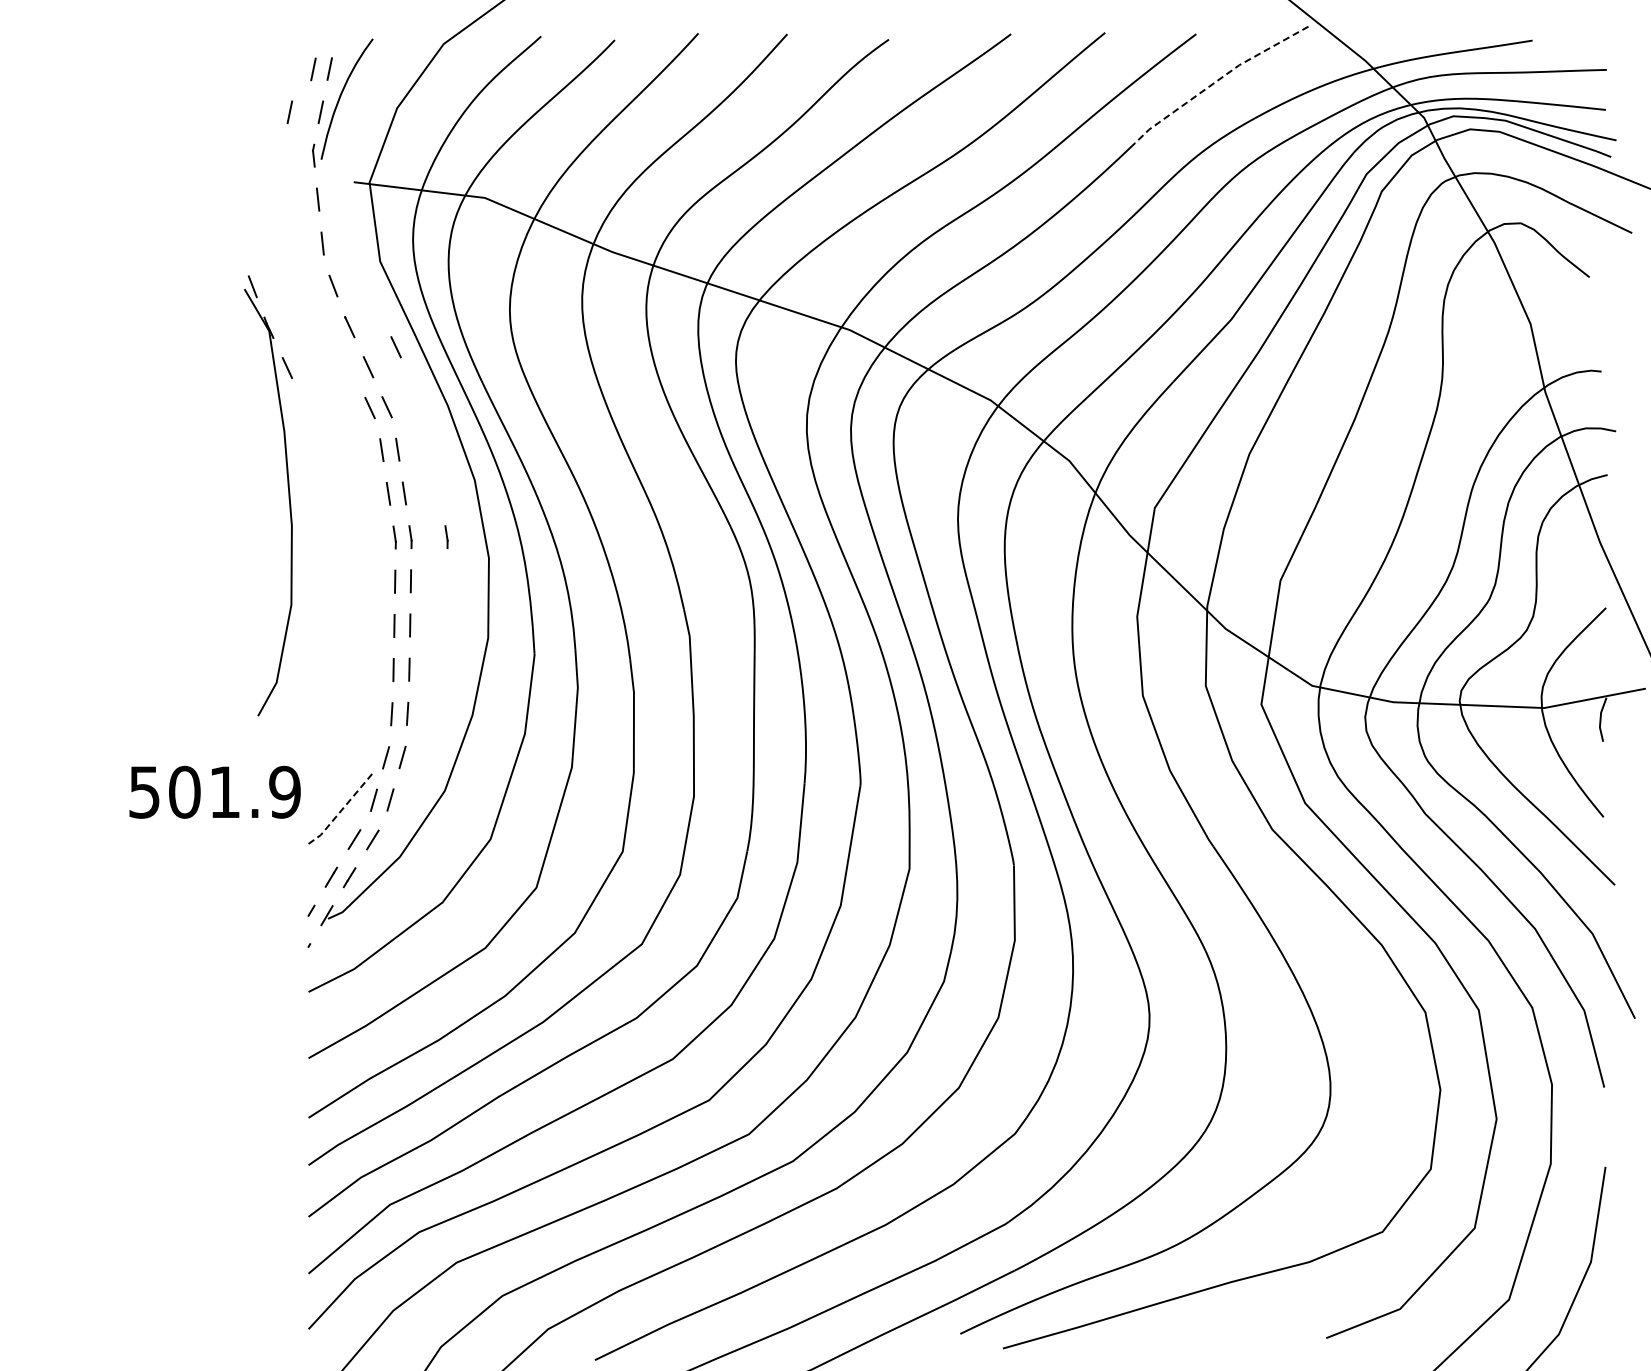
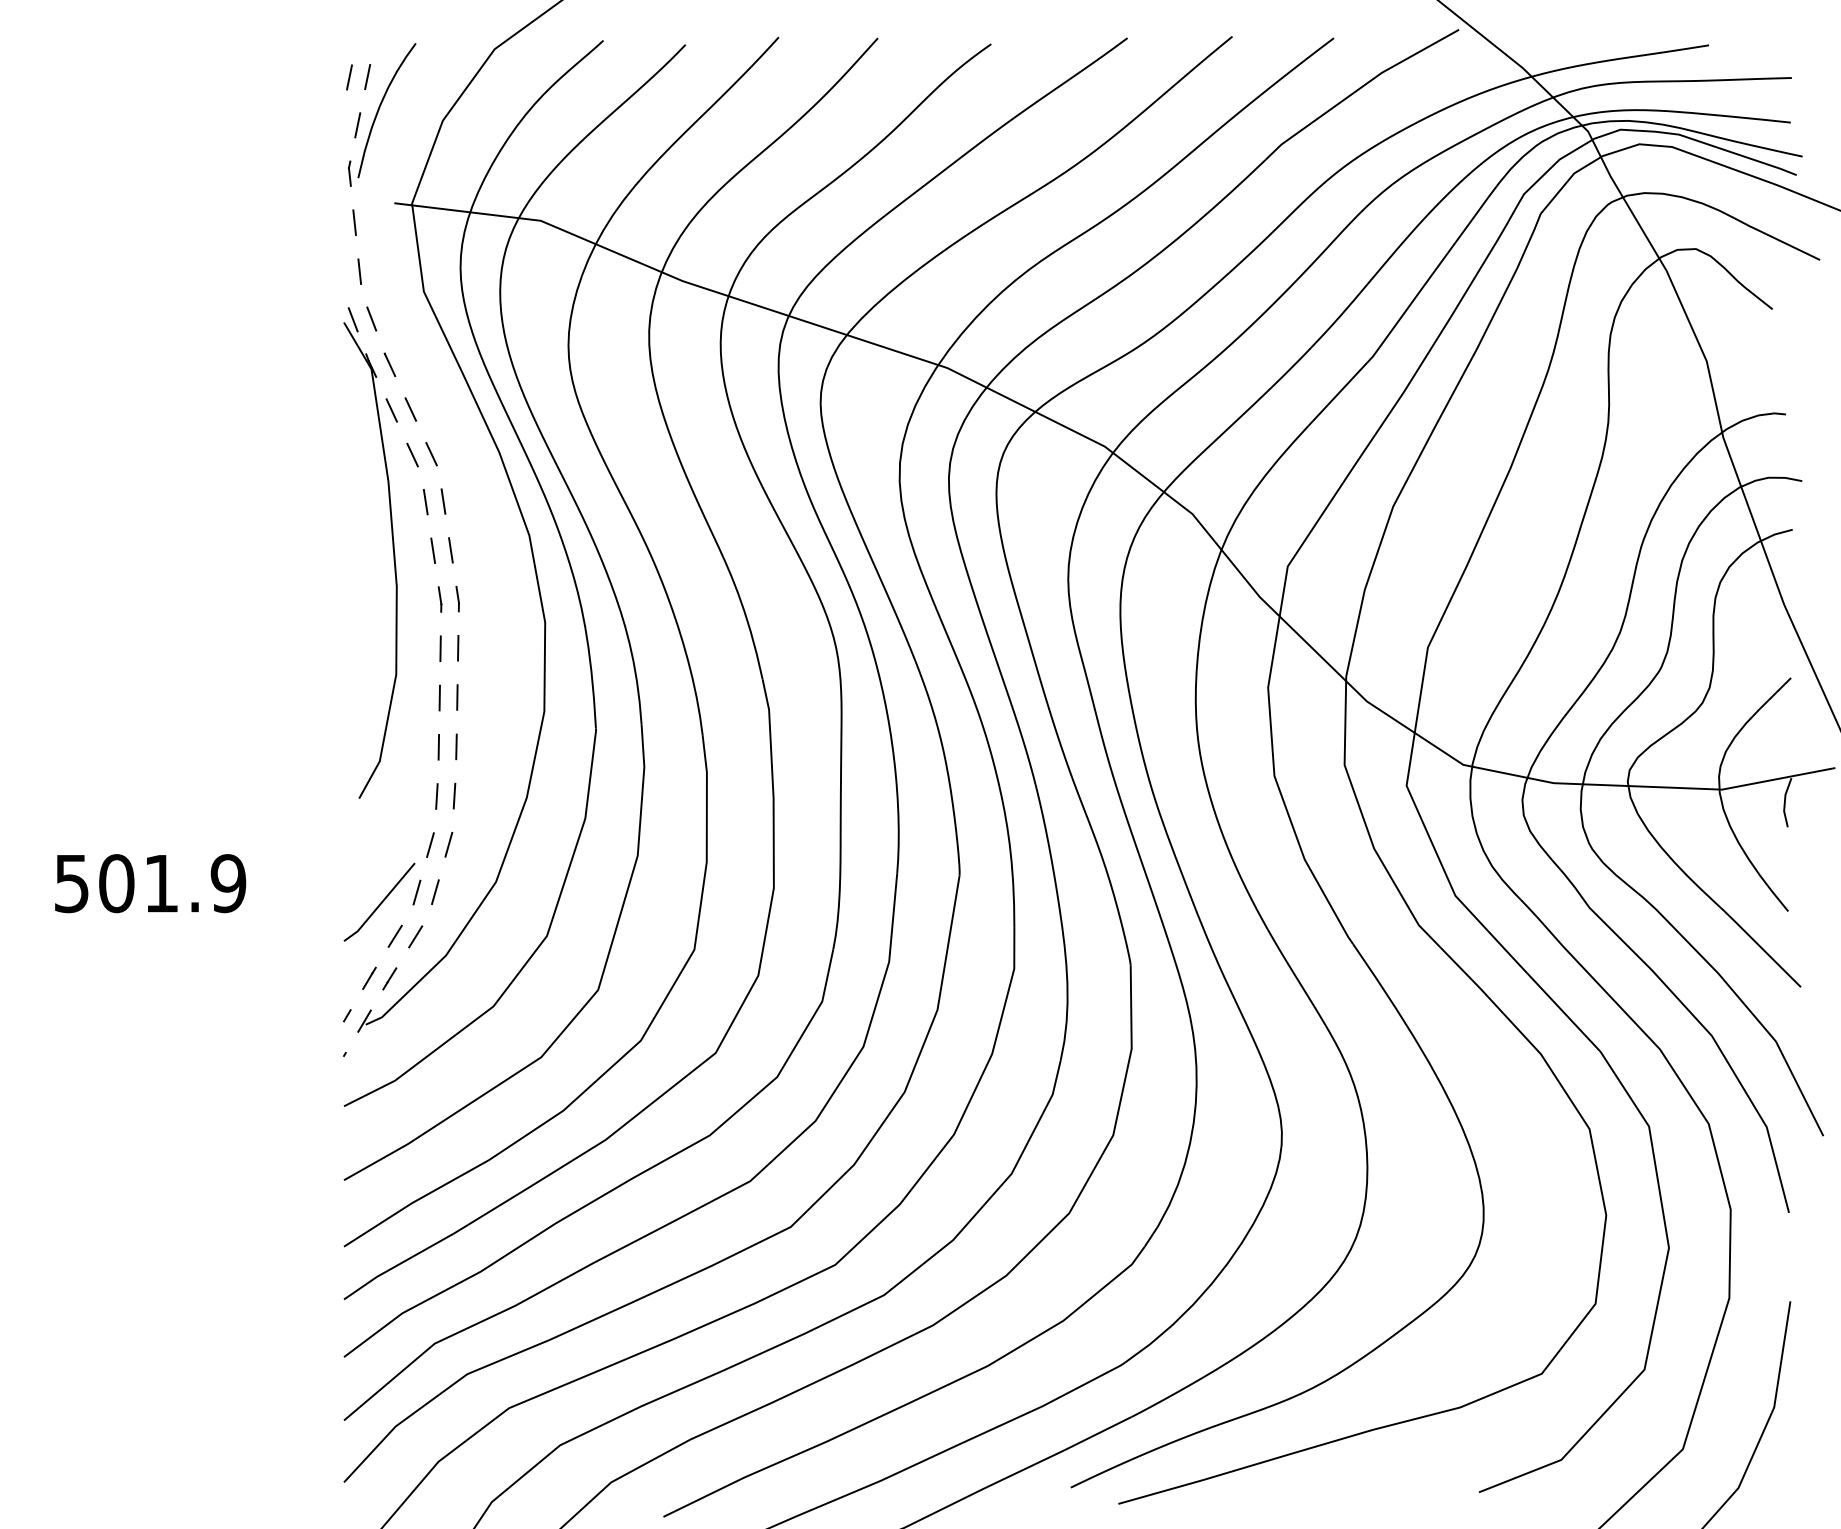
line: (1218, 80) -> (1358, 89), dashed -> solid
line: (289, 111) -> (322, 124), removed
line: (395, 347) -> (440, 387), removed
part: (288, 495) -> (393, 552), moved
line: (446, 537) -> (497, 599), removed
text: (214, 791) -> (149, 882), moved
line: (340, 811) -> (379, 905), dashed -> solid

